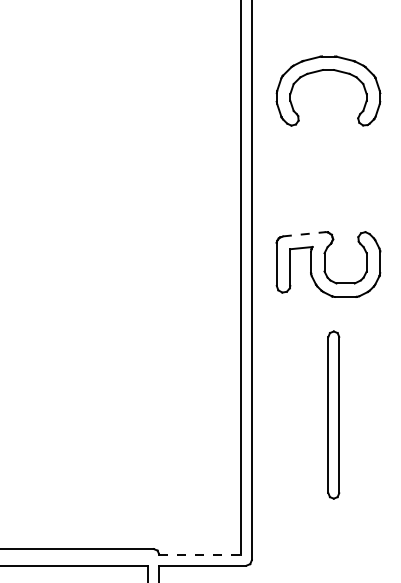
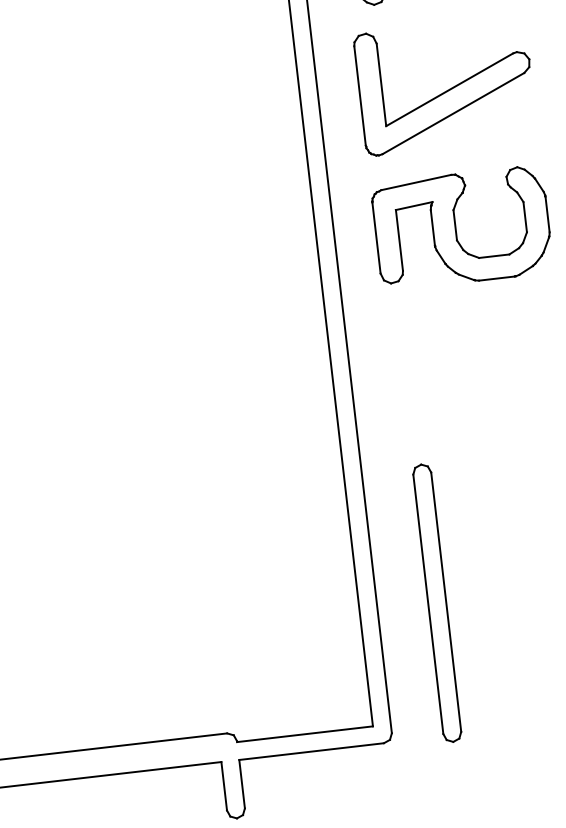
part: (328, 178) -> (445, 85), added
line: (304, 234) -> (416, 182), dashed -> solid
part: (333, 414) -> (436, 602), moved
line: (200, 554) -> (305, 733), dashed -> solid

